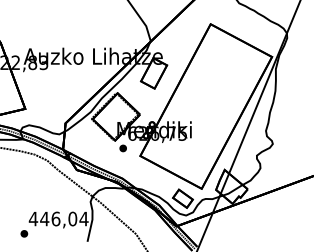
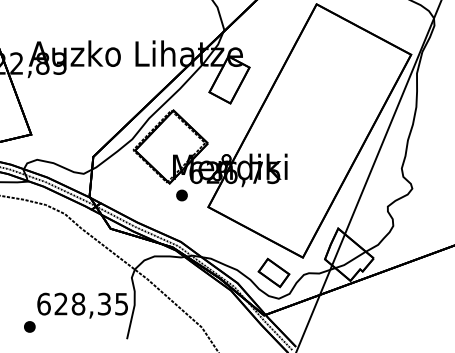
text: (58, 218) -> (82, 303), 446,04 -> 628,35

